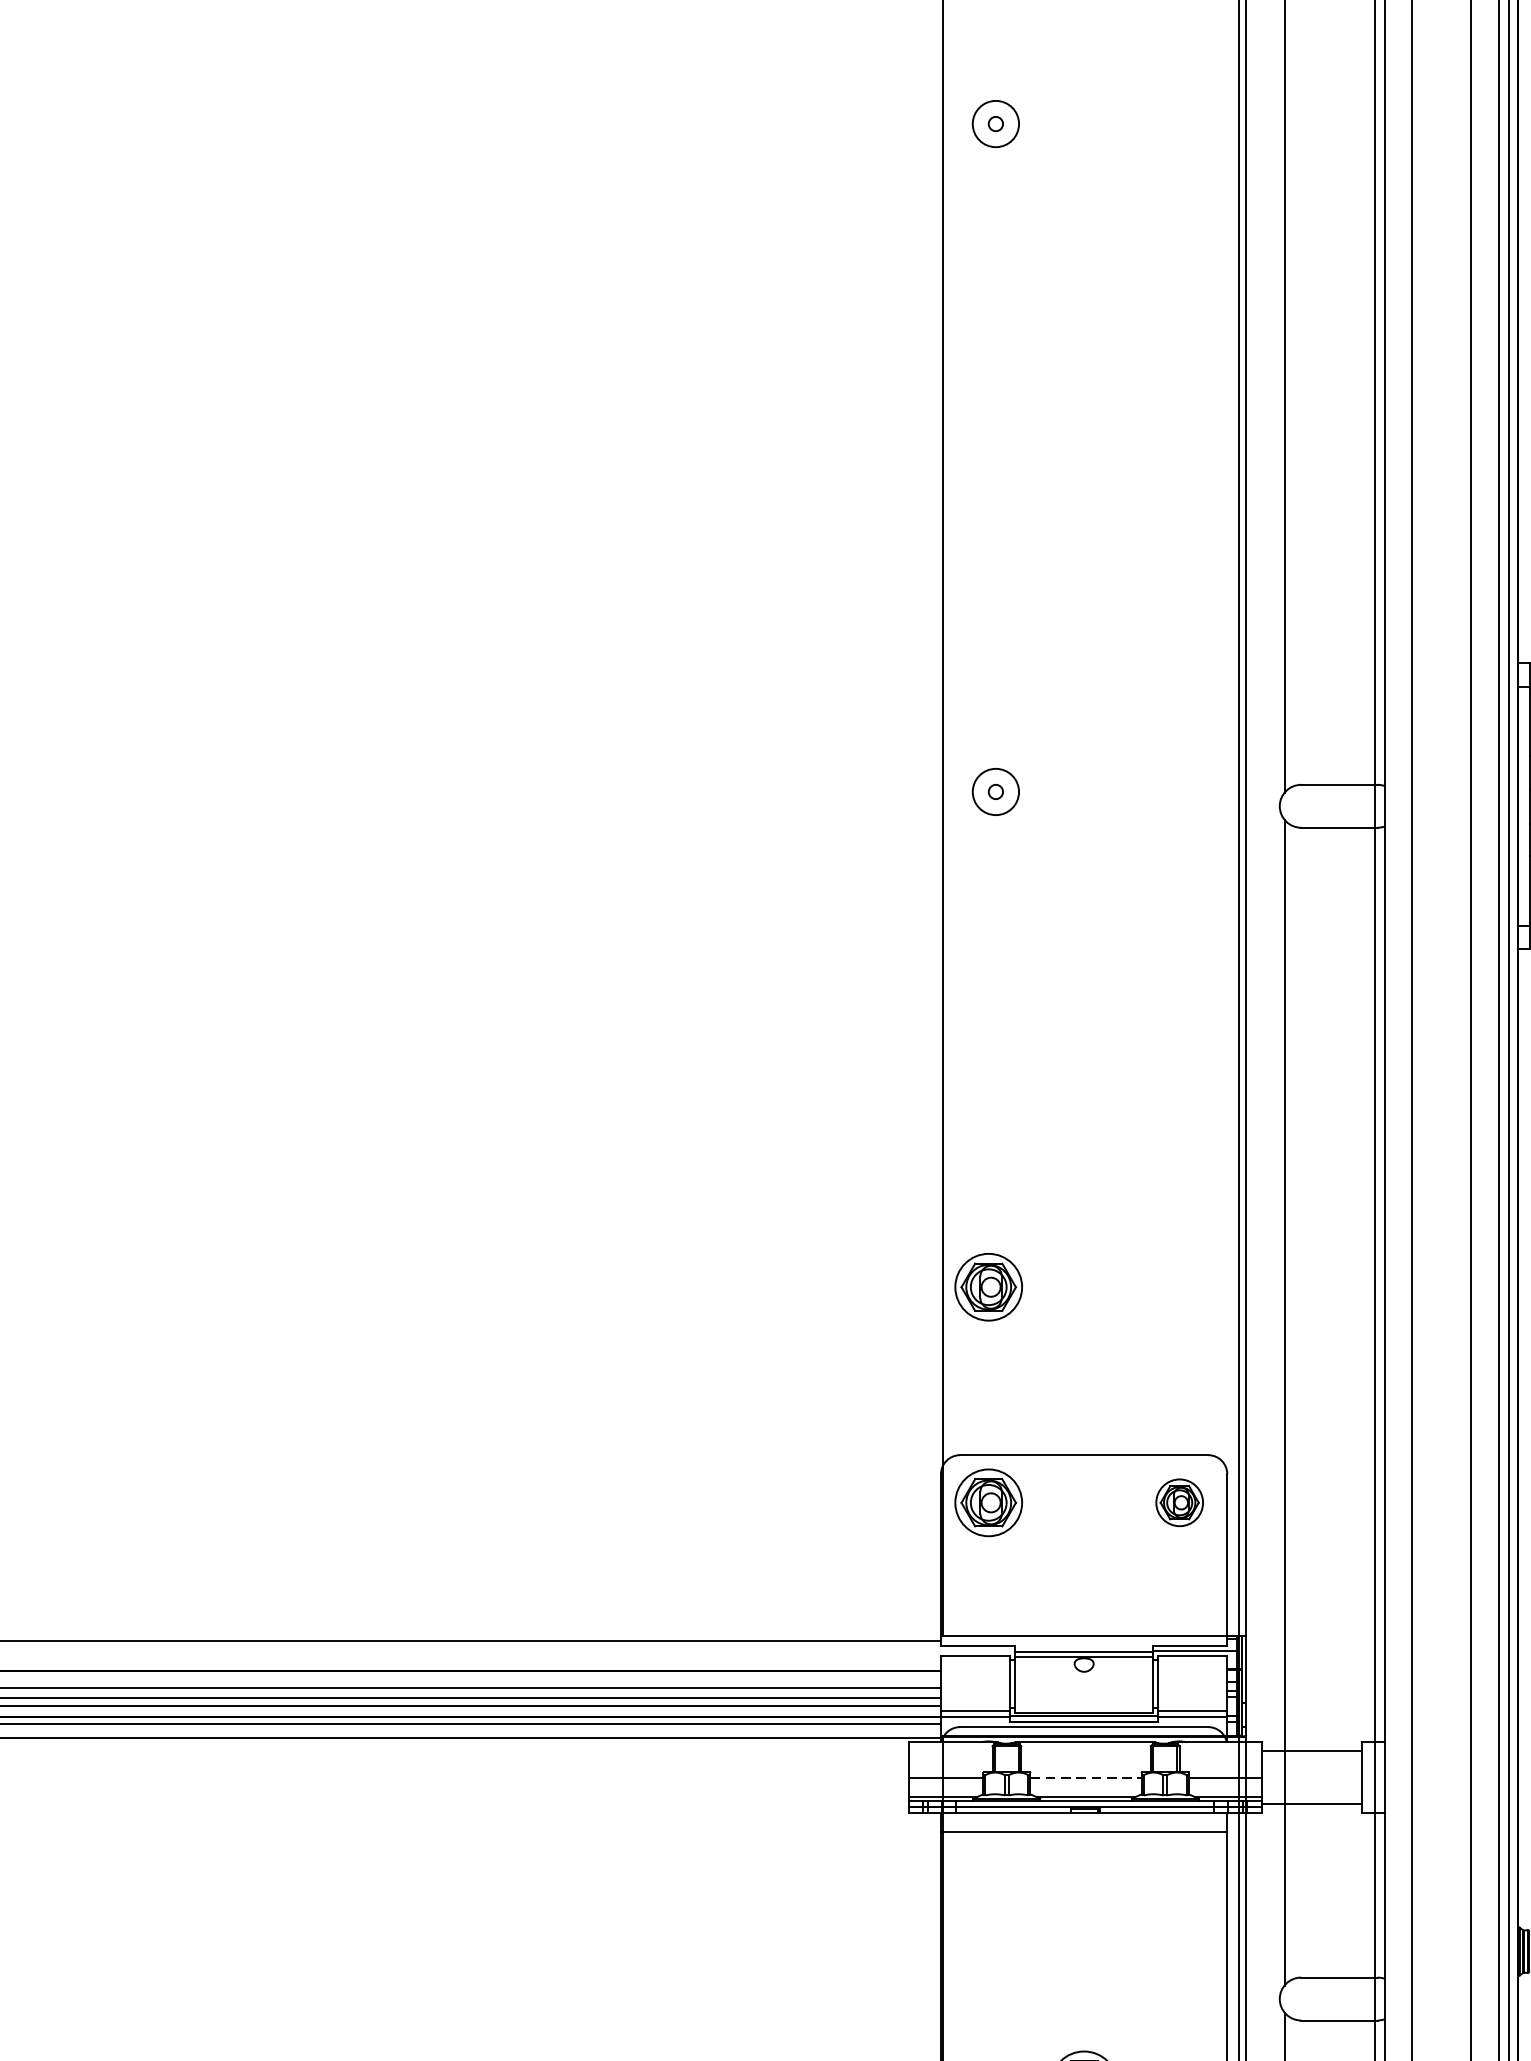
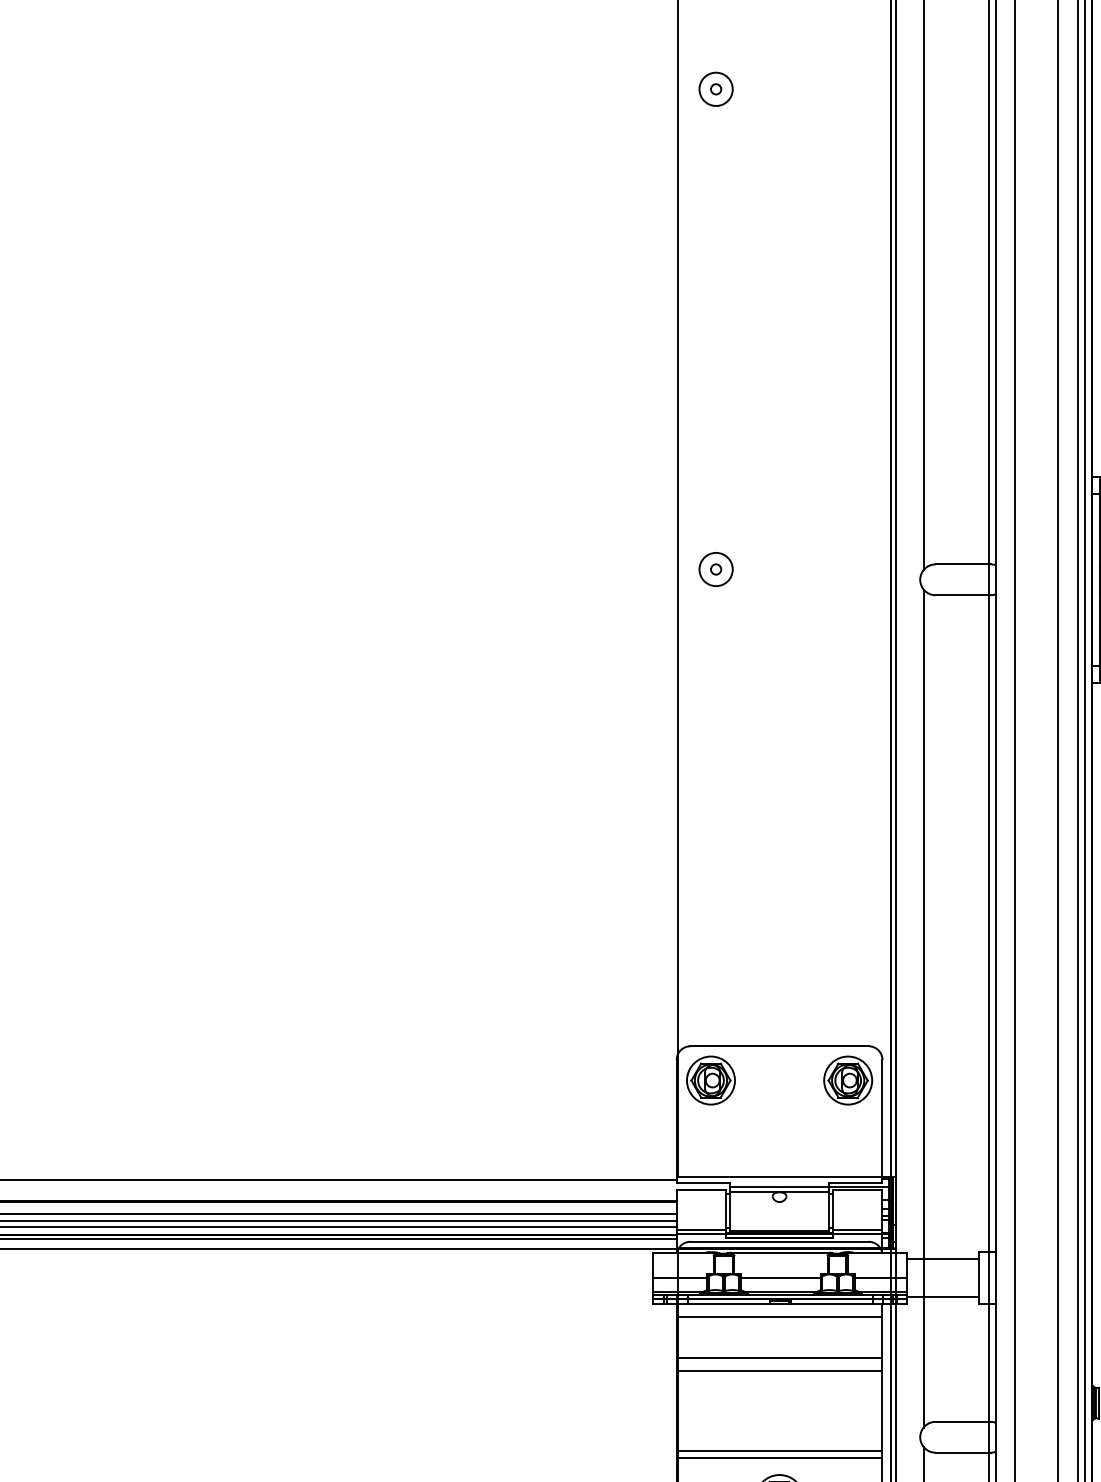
part: (988, 1287) -> (710, 925), removed
part: (1180, 1502) -> (848, 1080), size x1.43
line: (1086, 1778) -> (781, 1278), dashed -> solid
line: (1084, 1889) -> (779, 1358), added
line: (1084, 1907) -> (779, 1371), added
line: (1084, 2018) -> (779, 1451), added
line: (1084, 2027) -> (779, 1457), added

